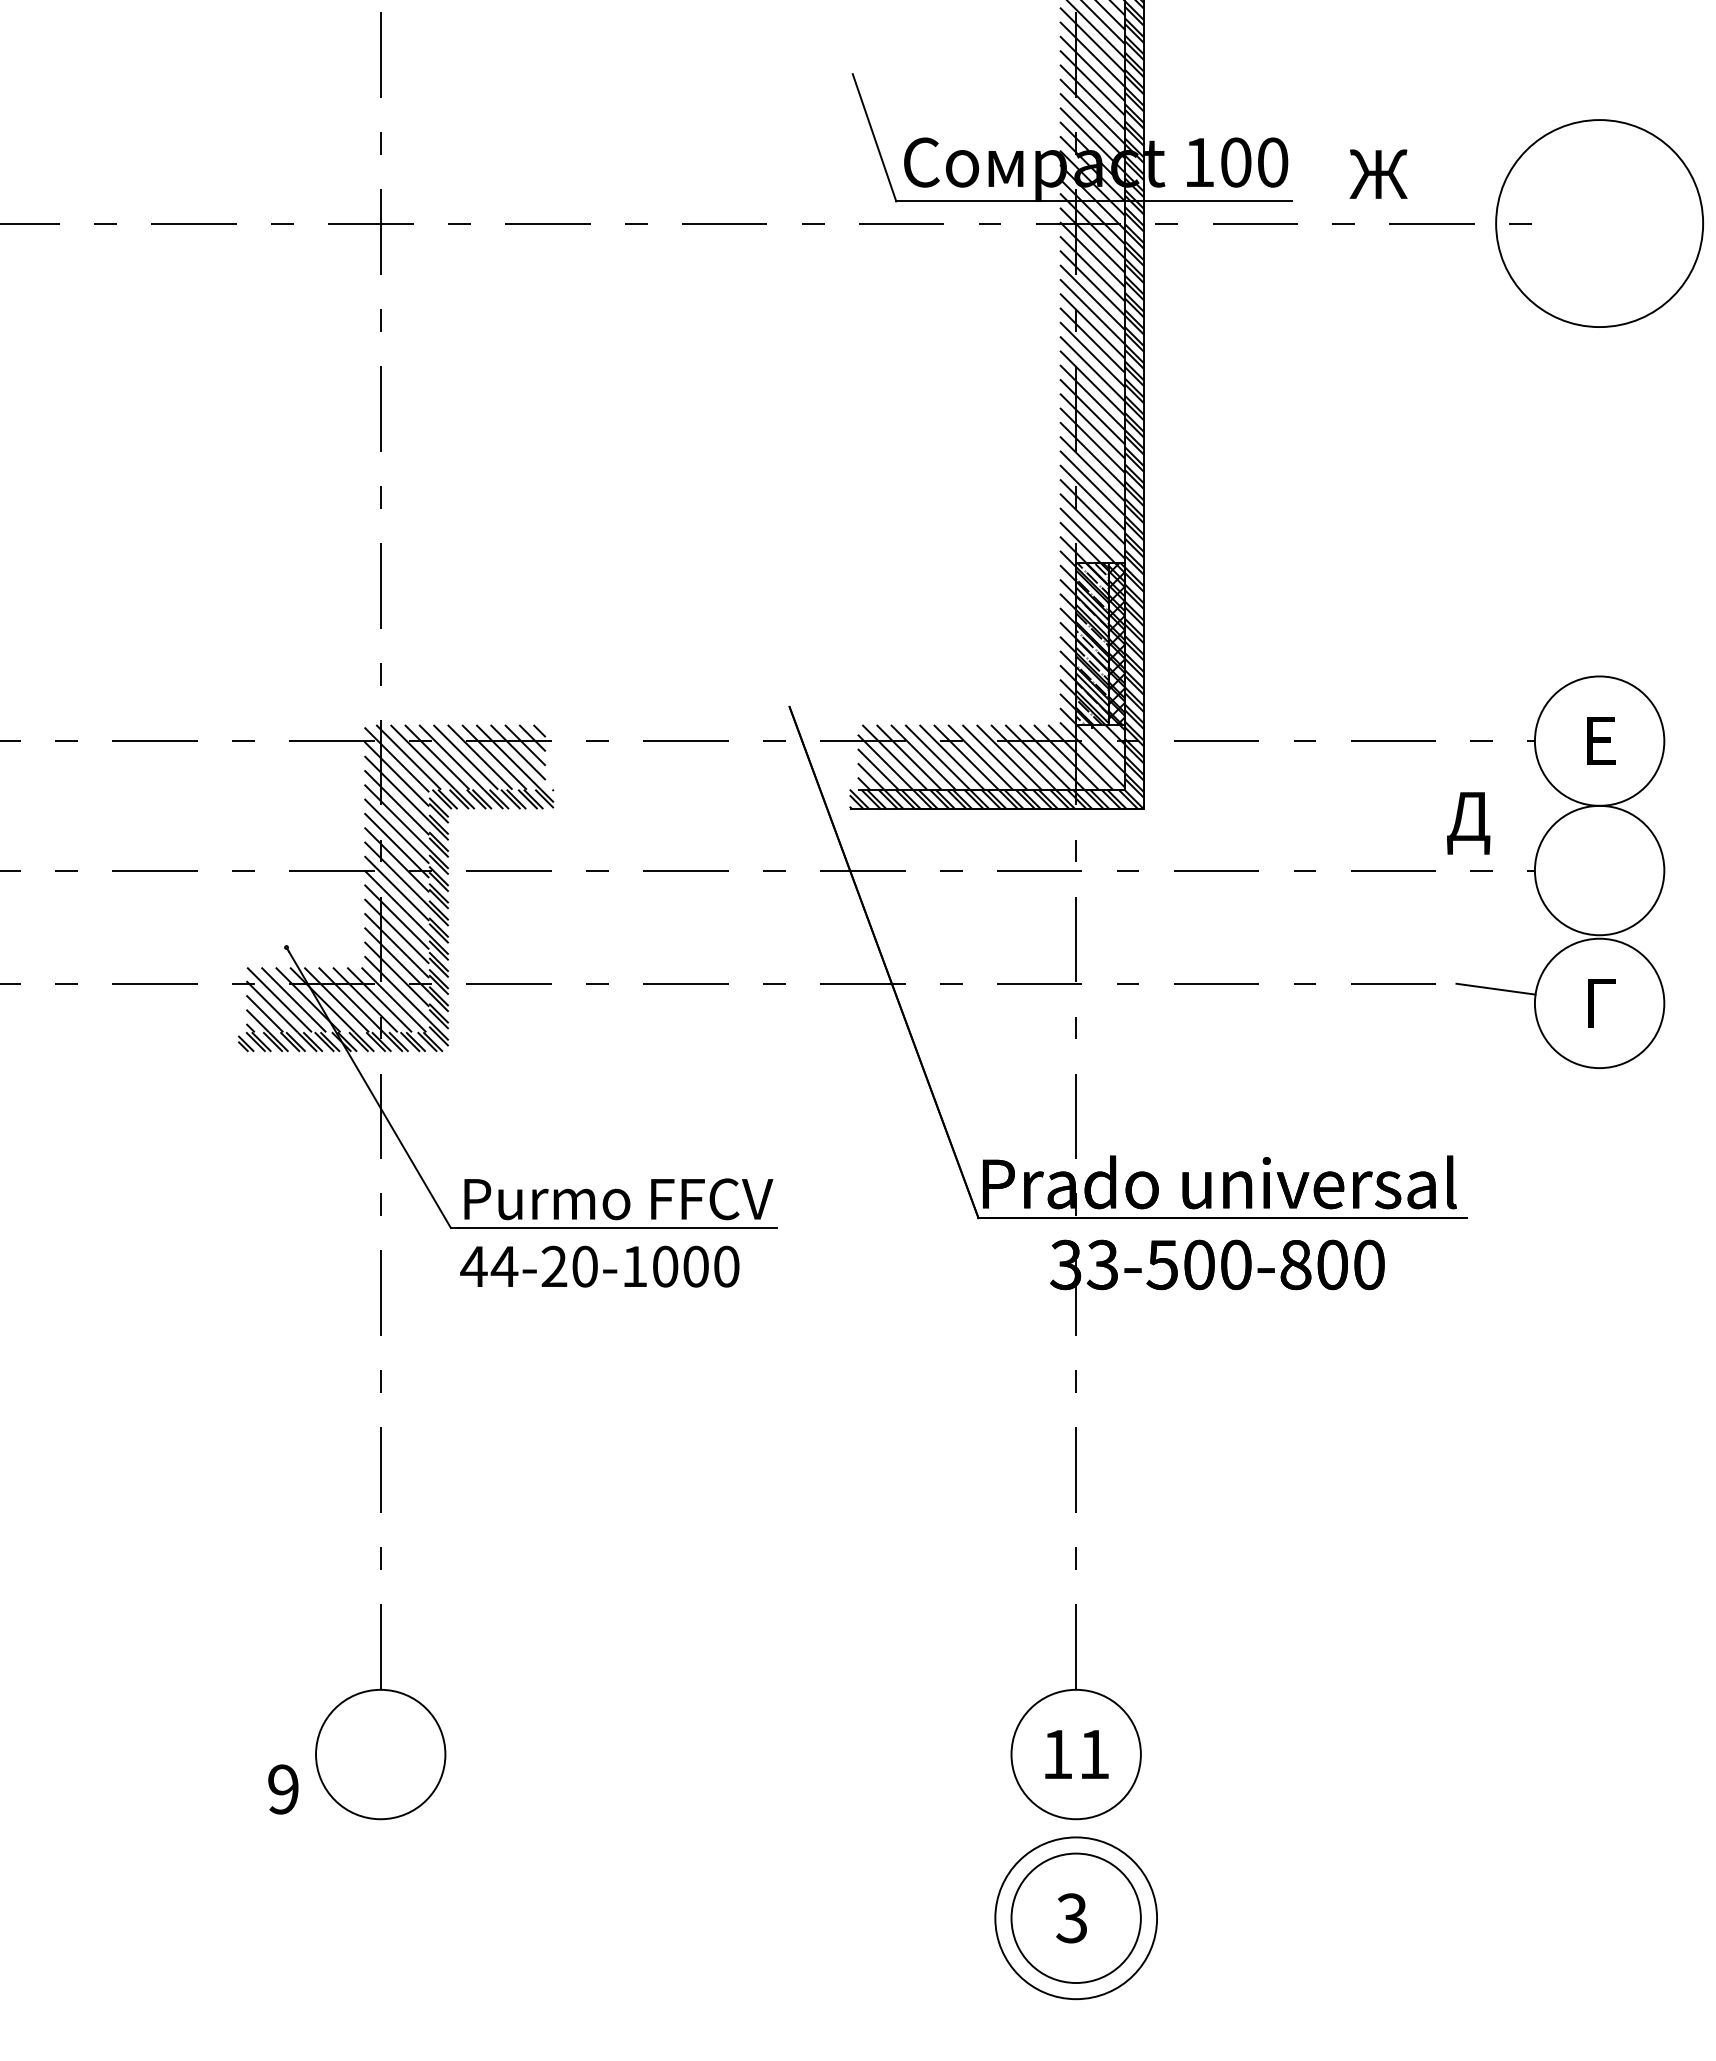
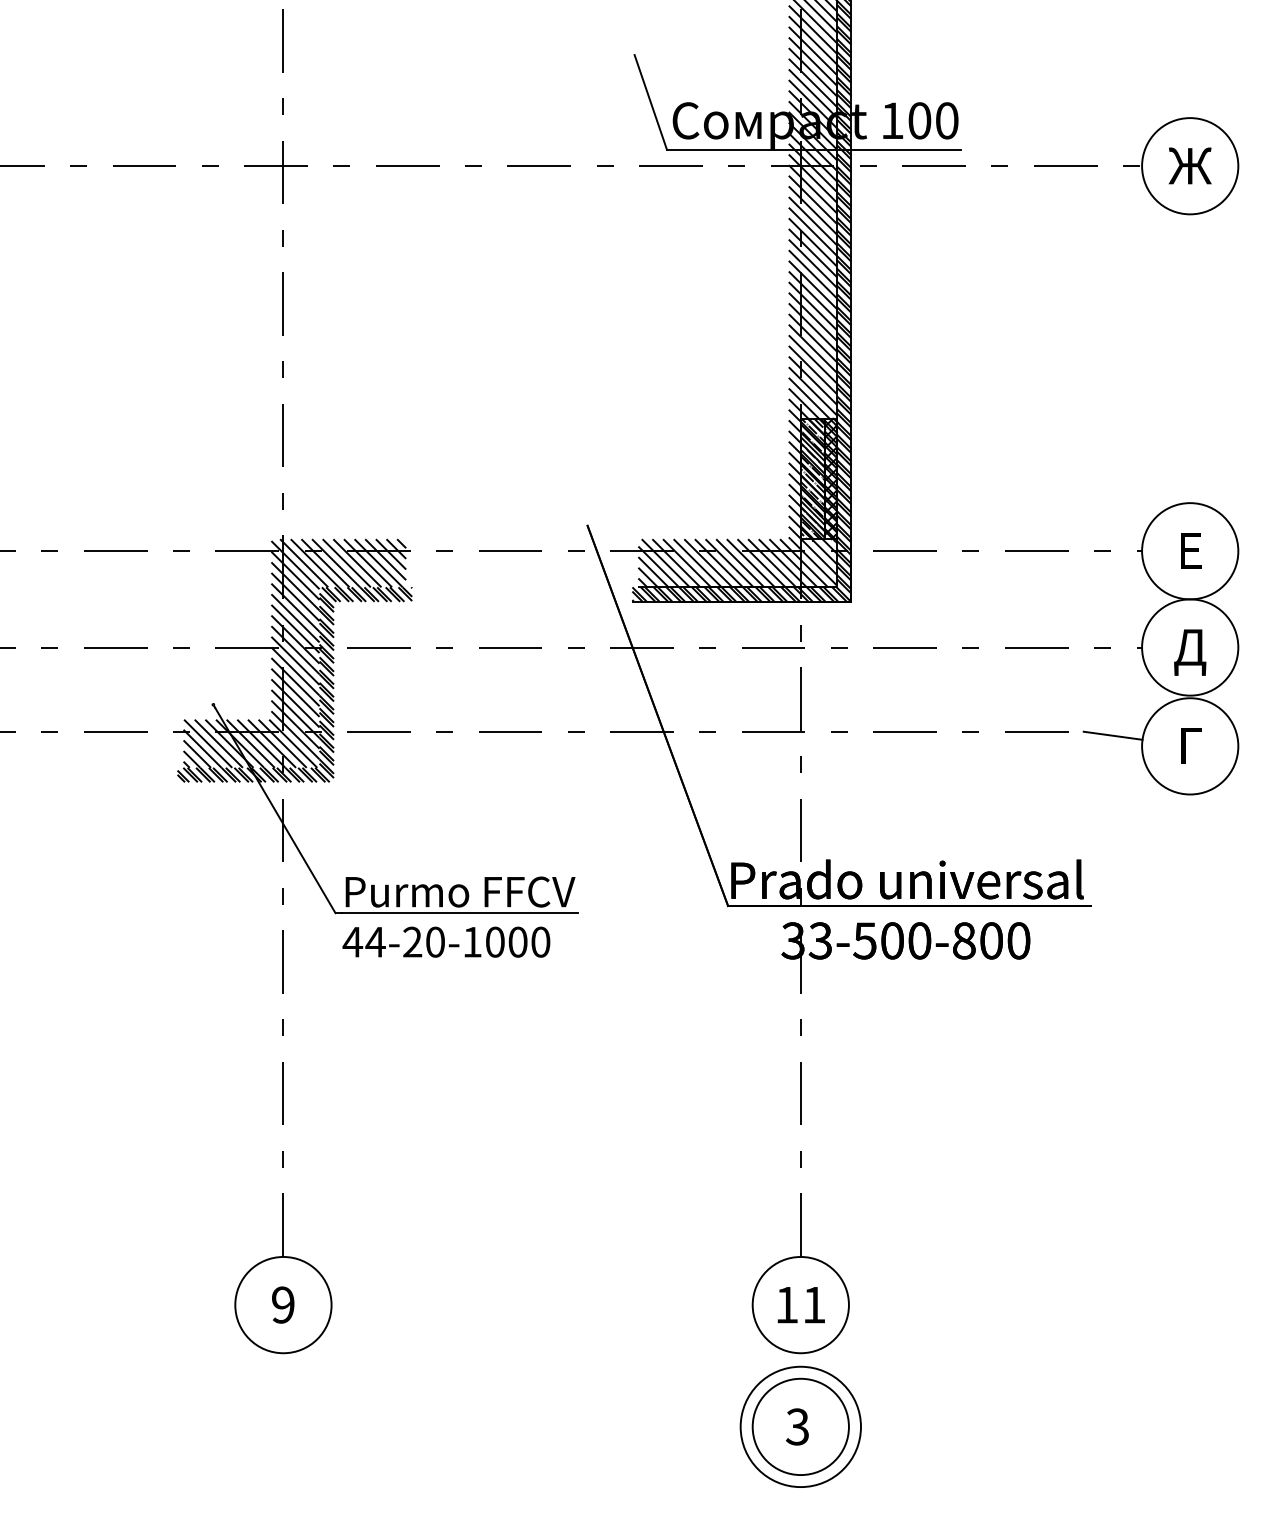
text: (1378, 173) -> (1190, 165), moved
circle: (1599, 223) -> (1190, 166), size x0.62
text: (1468, 823) -> (1190, 652), moved
text: (283, 1789) -> (283, 1305), moved

